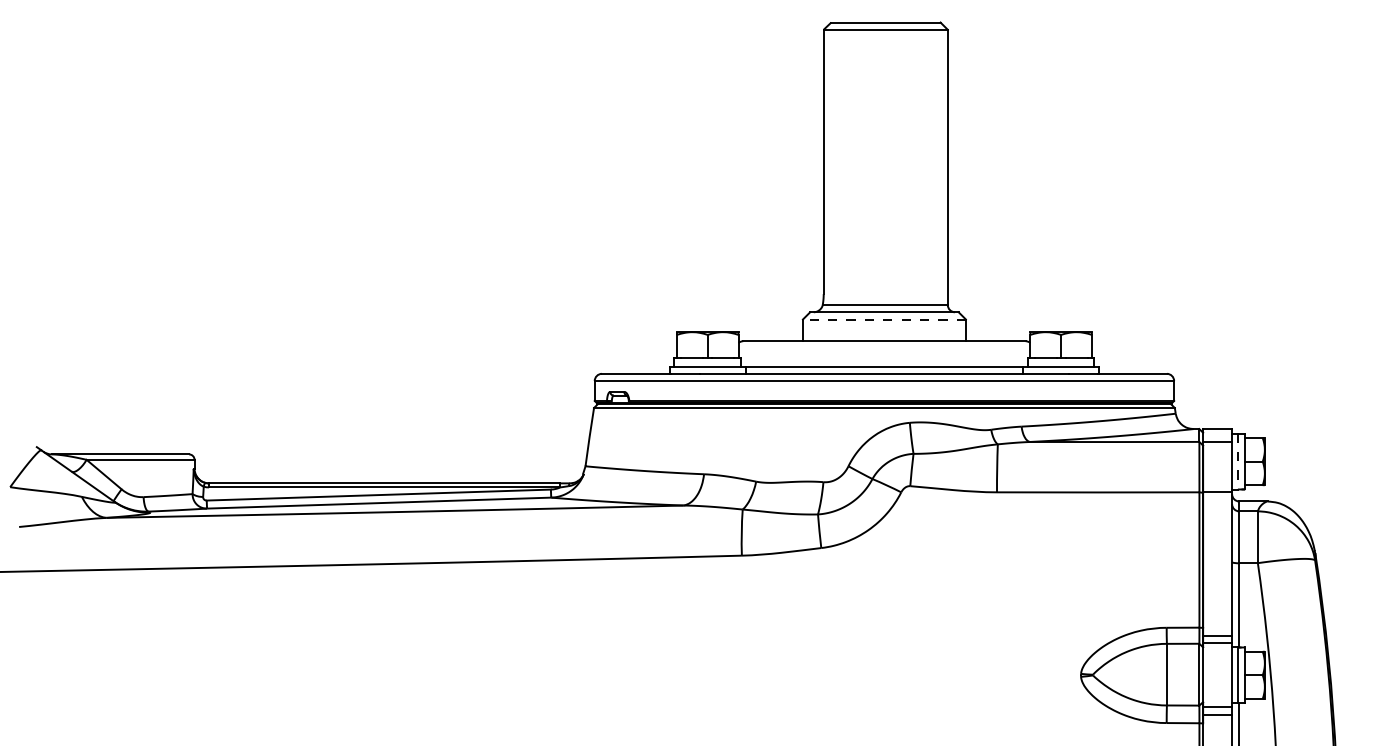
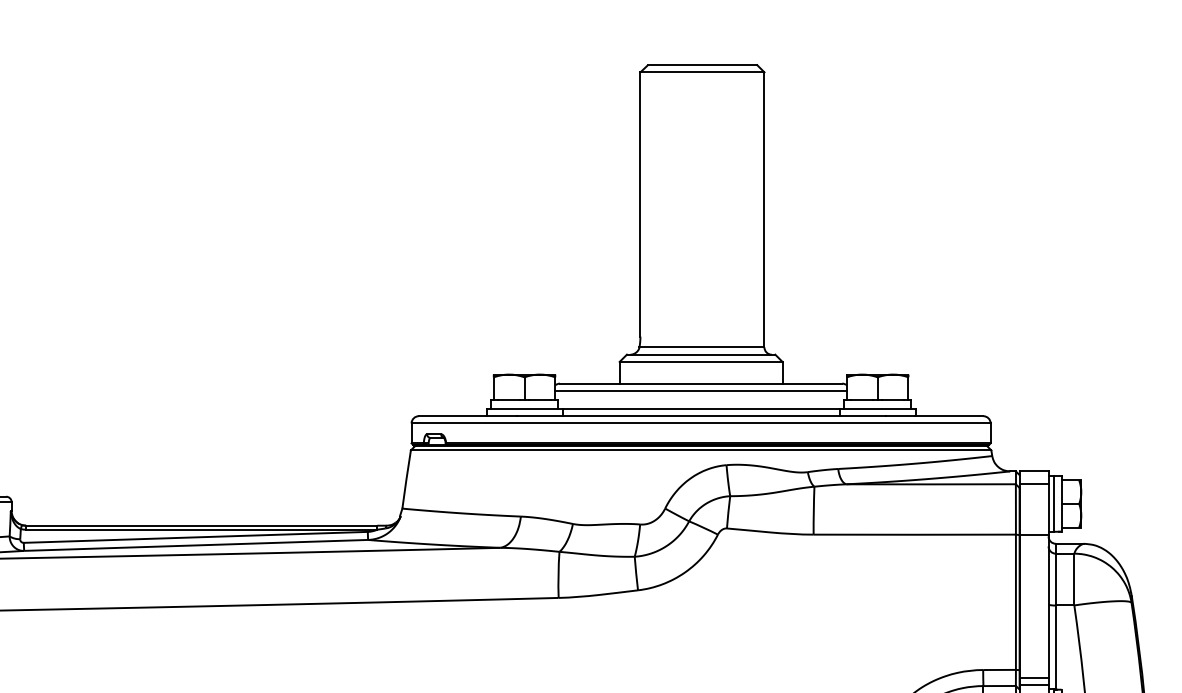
line: (883, 319) -> (700, 361), dashed -> solid
line: (884, 348) -> (701, 390), added
line: (1237, 462) -> (1053, 504), dashed -> solid

